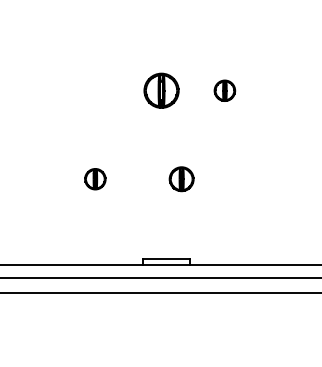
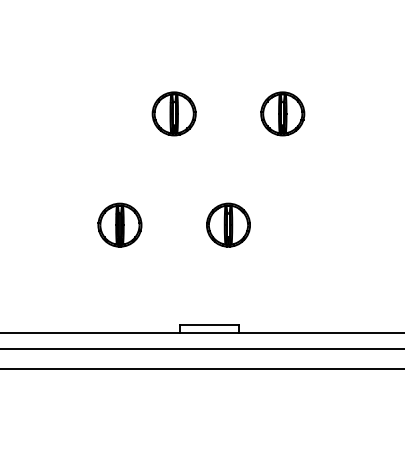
part: (161, 90) -> (173, 113), moved
part: (224, 90) -> (282, 113), size x1.67
part: (94, 178) -> (119, 224), size x1.67
part: (181, 178) -> (228, 224), size x1.43

